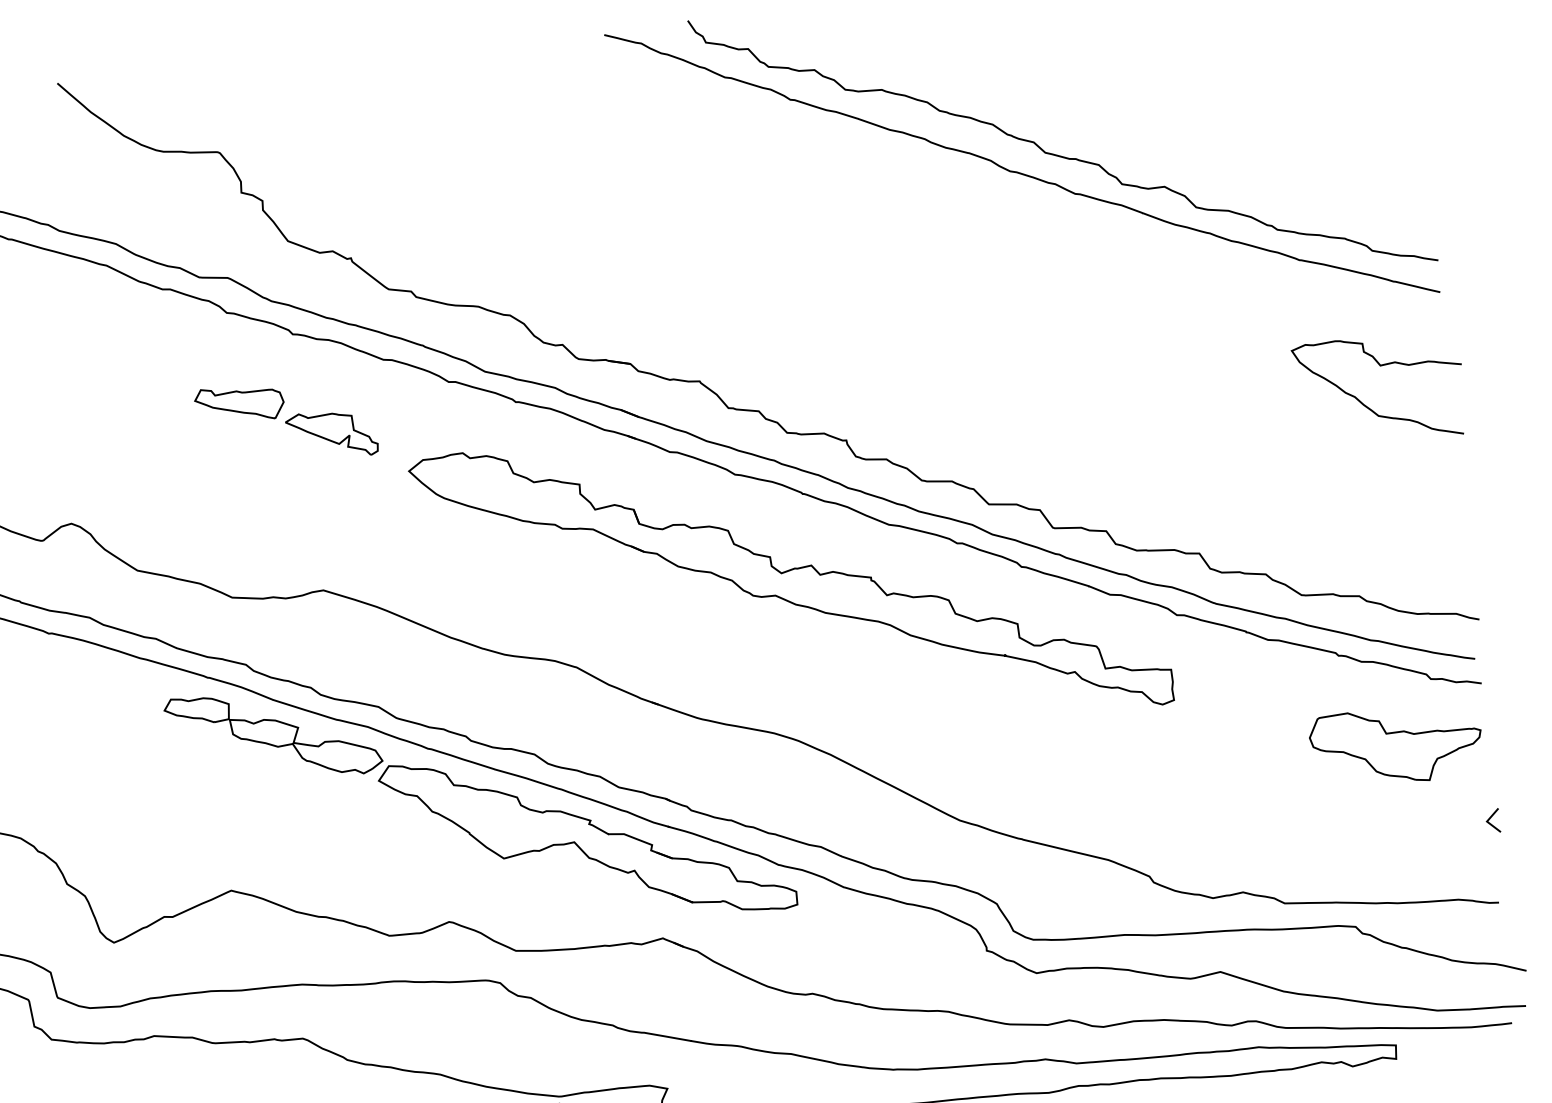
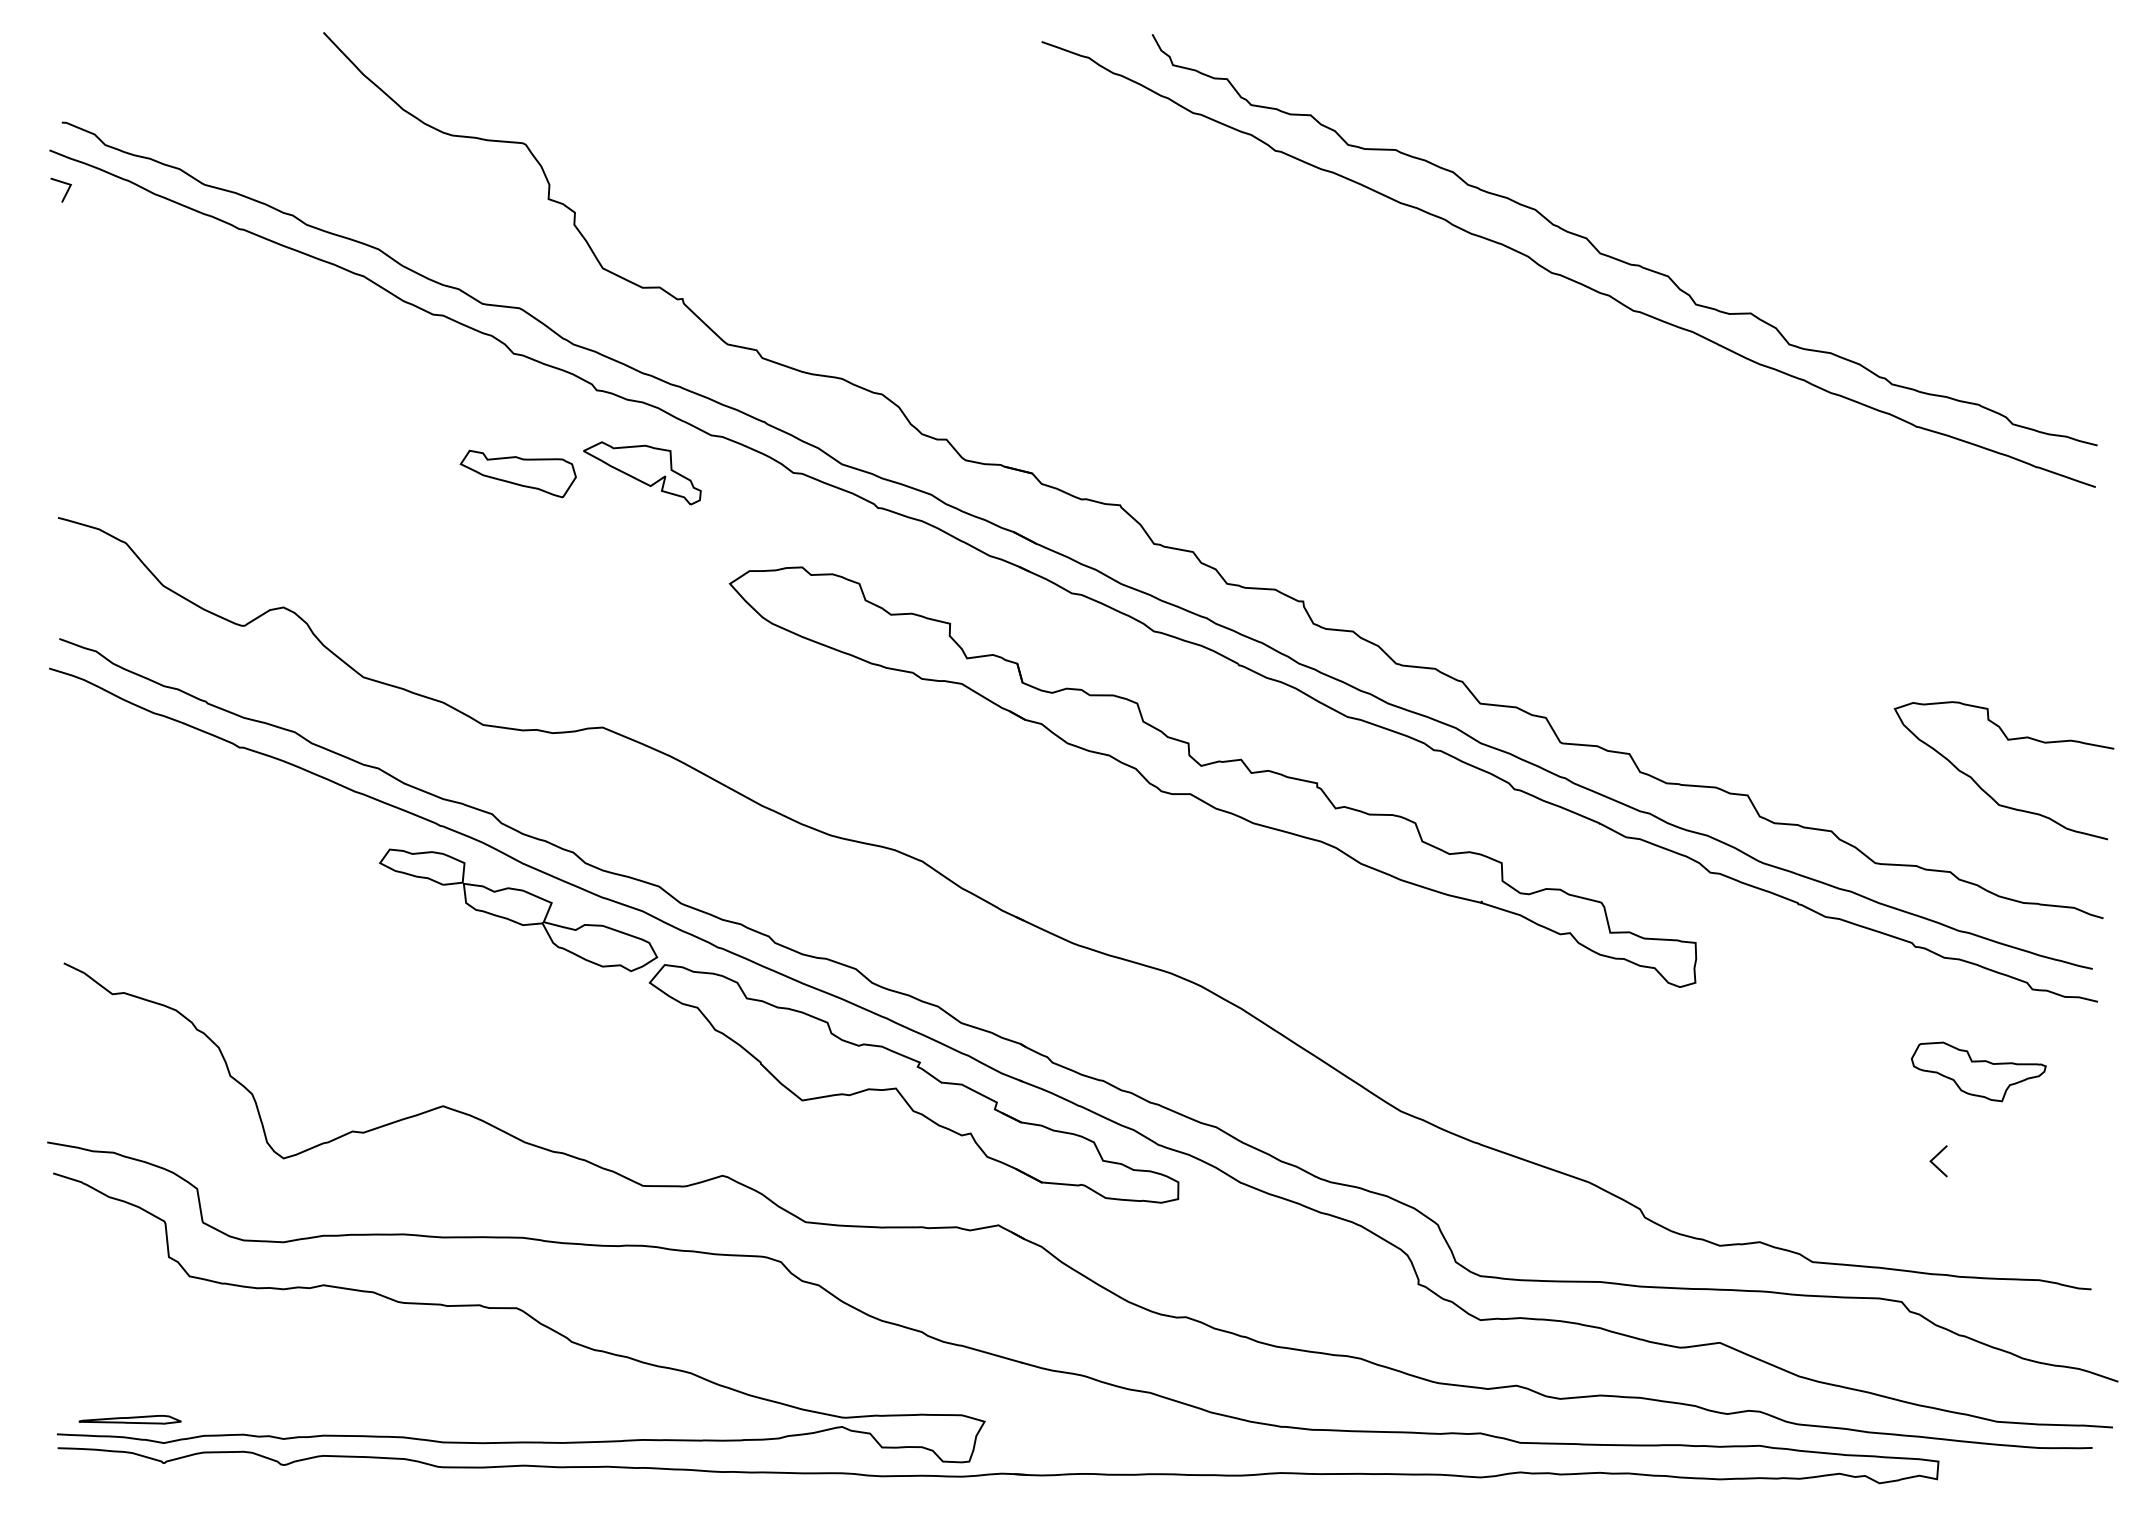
curve: (1368, 407) -> (1987, 792), moved
part: (332, 435) -> (642, 473), moved
part: (1396, 745) -> (1978, 1071), size x0.6
line: (1490, 819) -> (1935, 1158), moved

